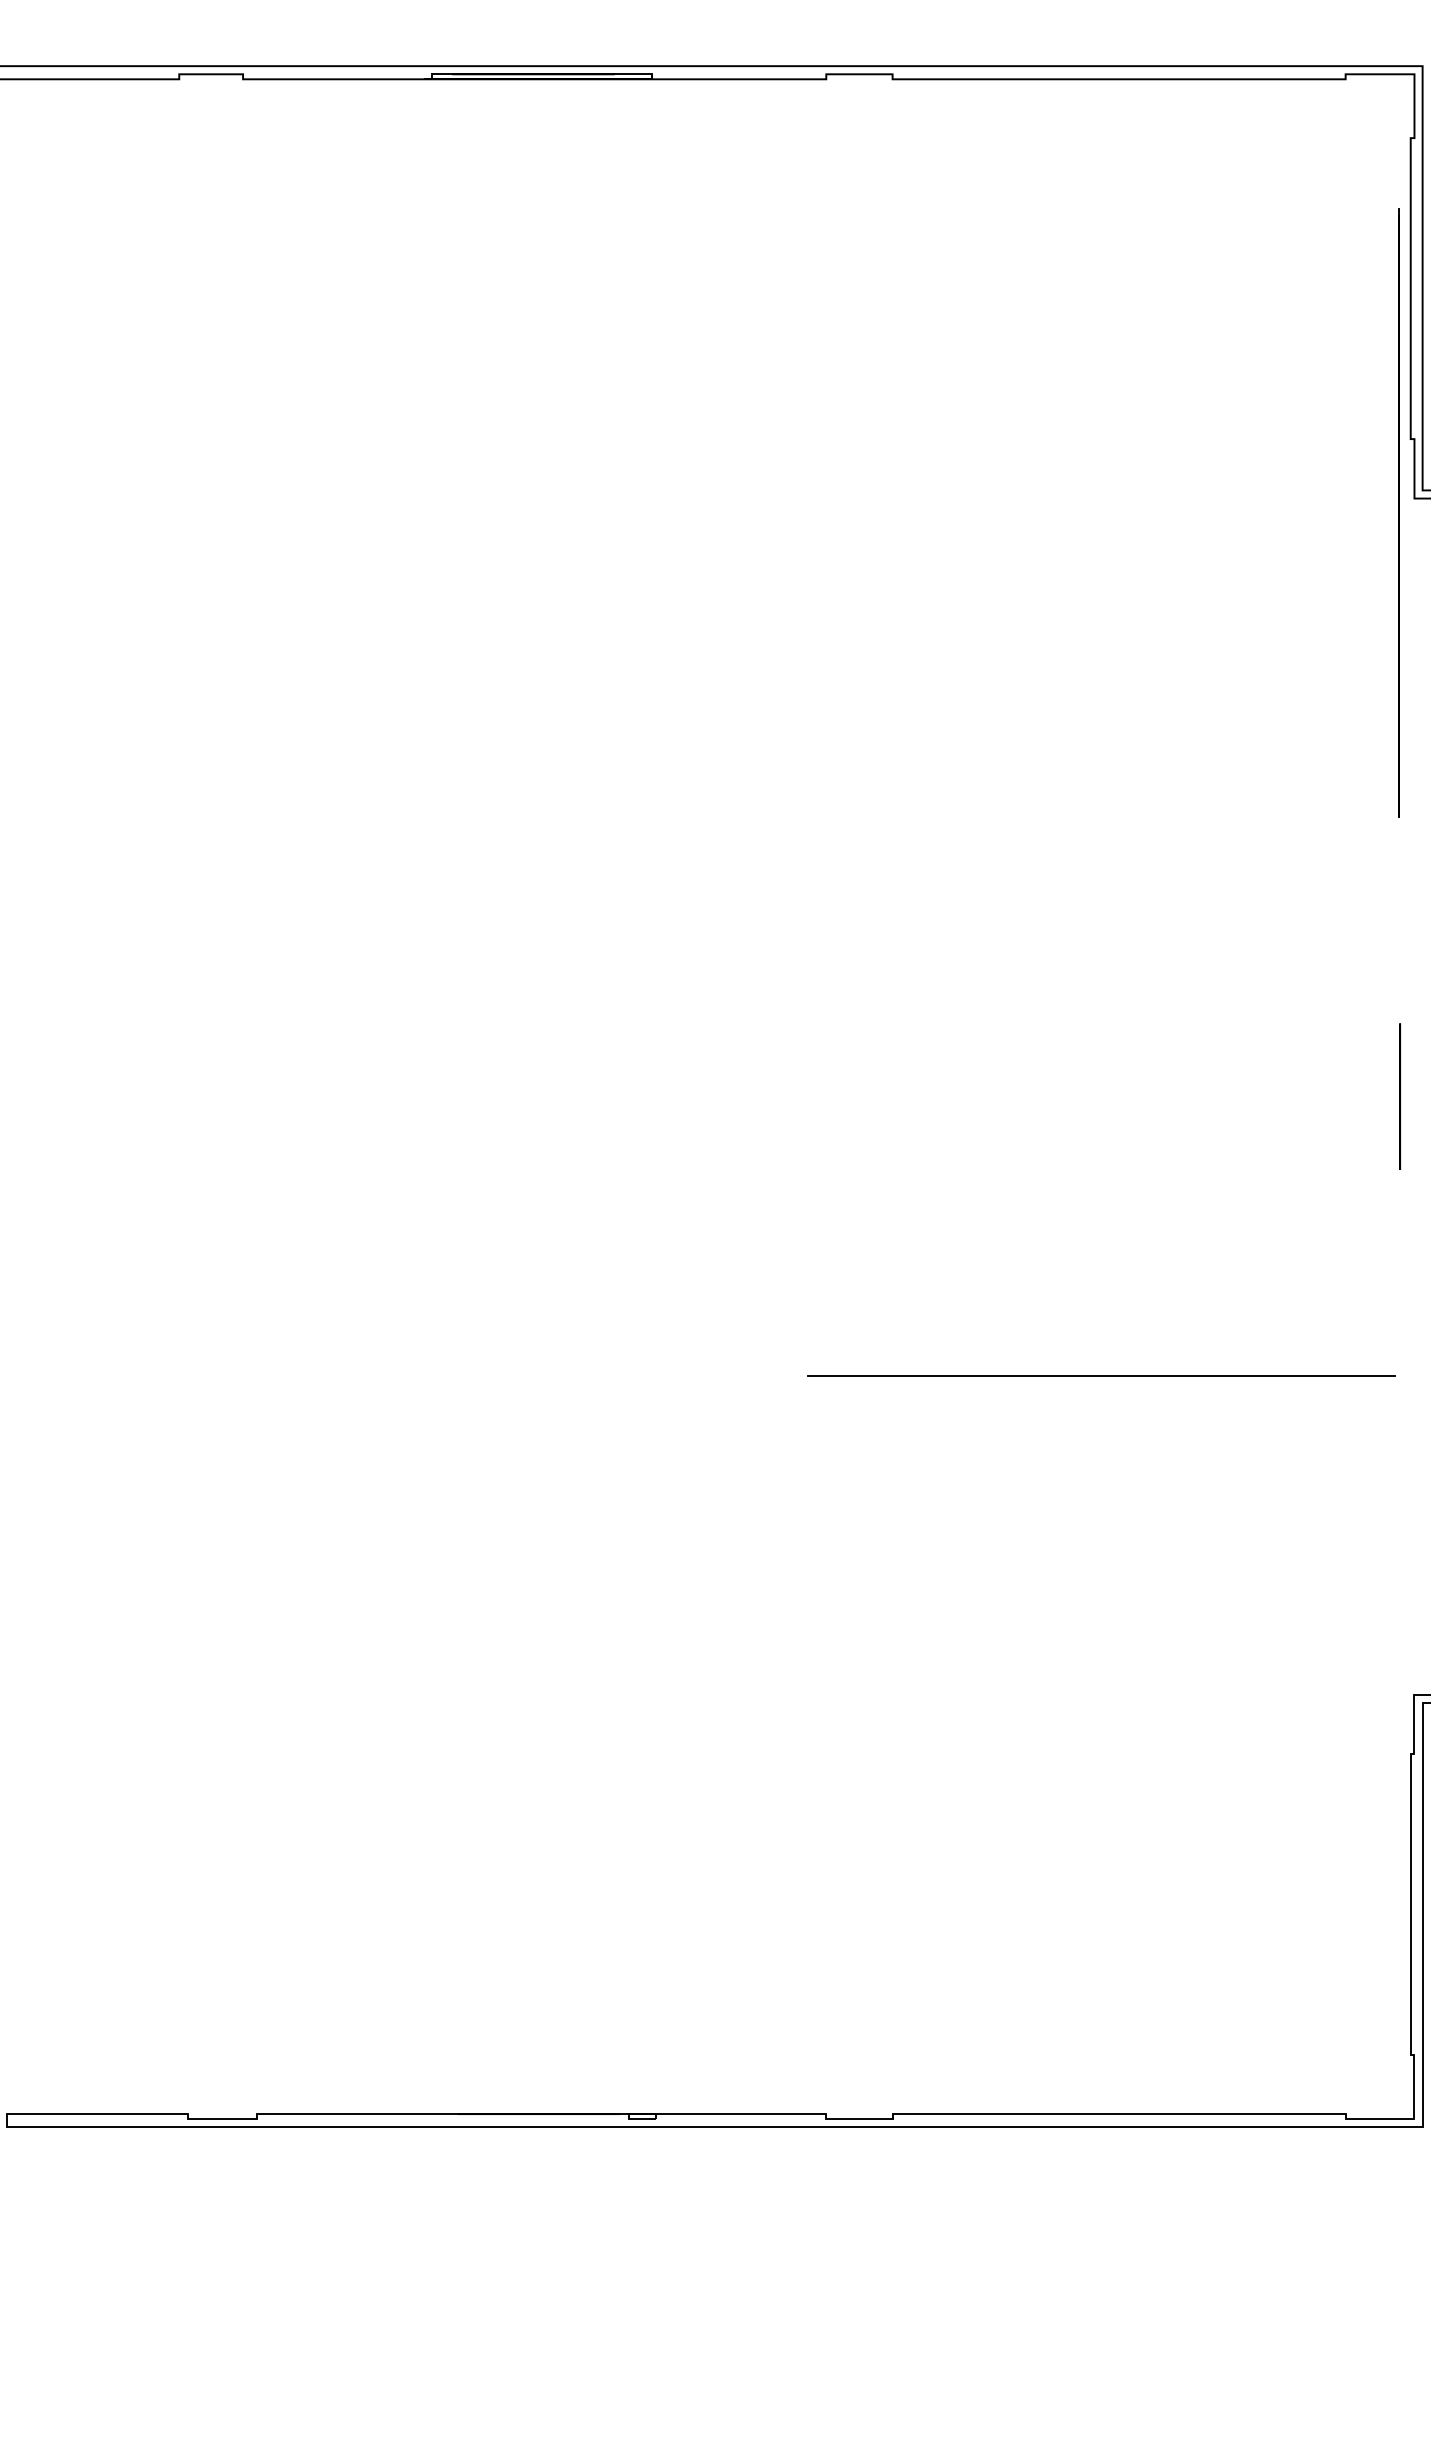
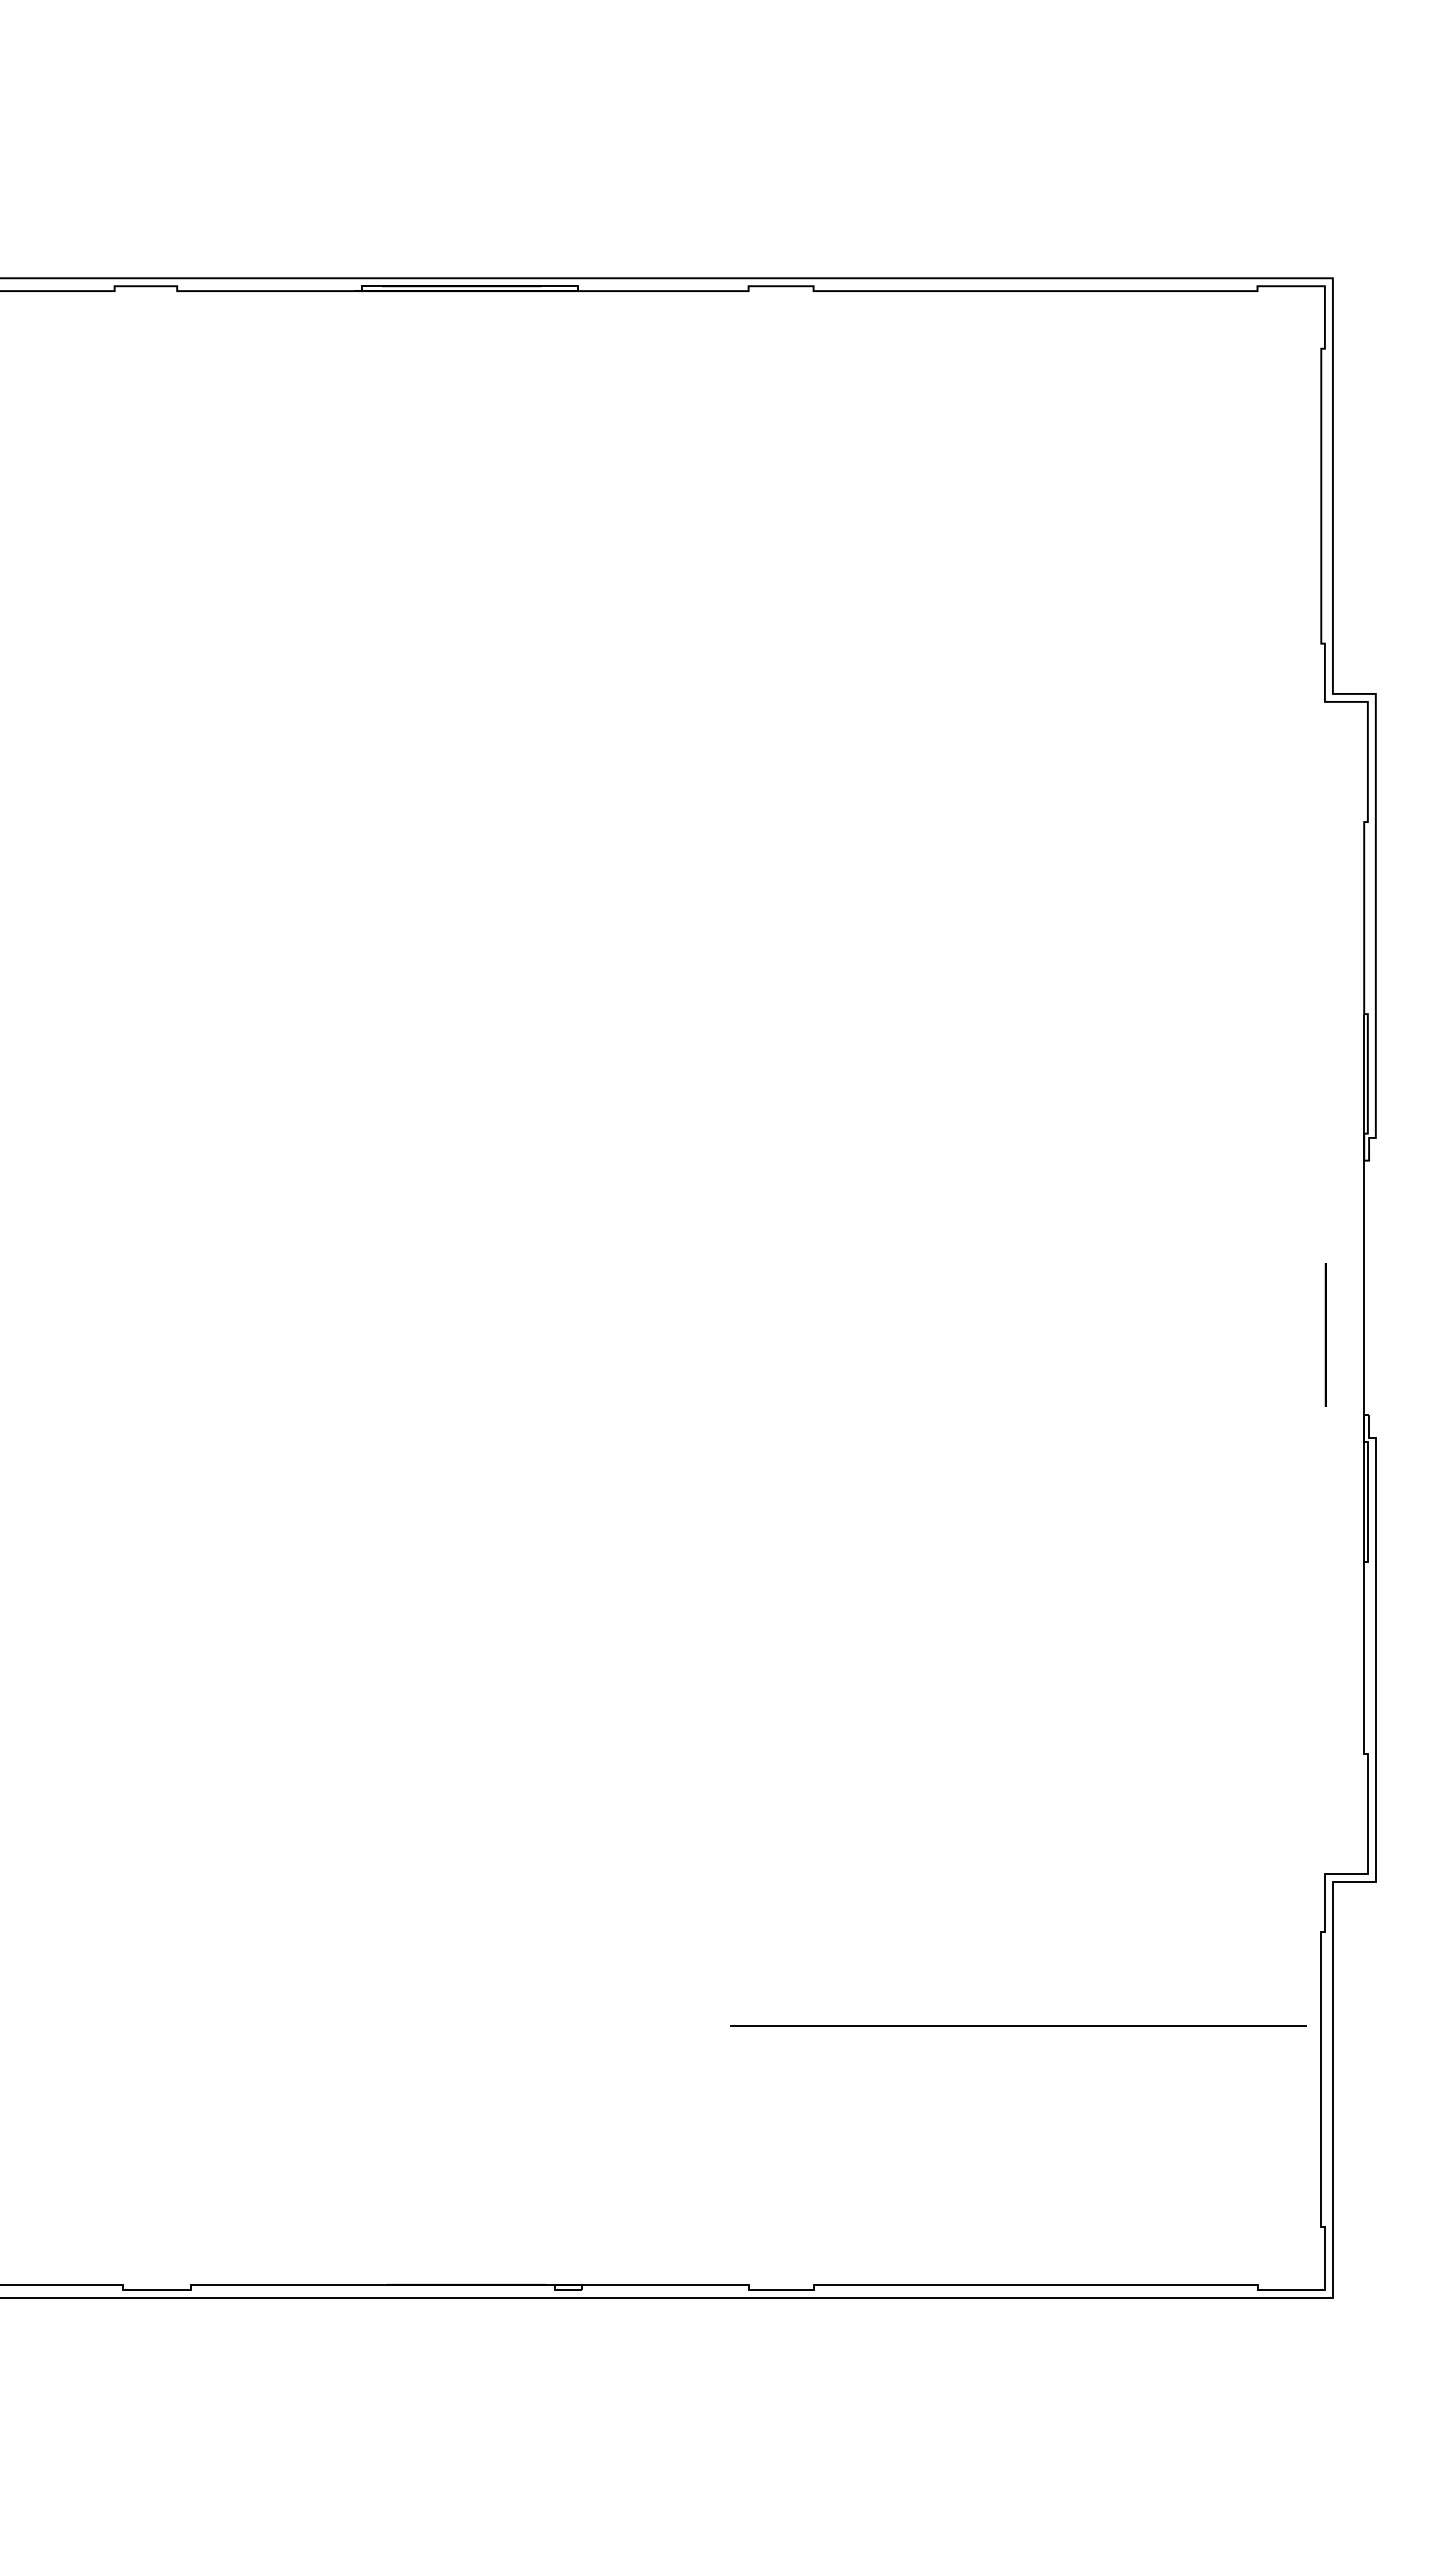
line: (1398, 512) -> (1309, 715), removed
circle: (1399, 1096) -> (1325, 1334), moved
line: (1101, 1375) -> (1018, 2025), moved

